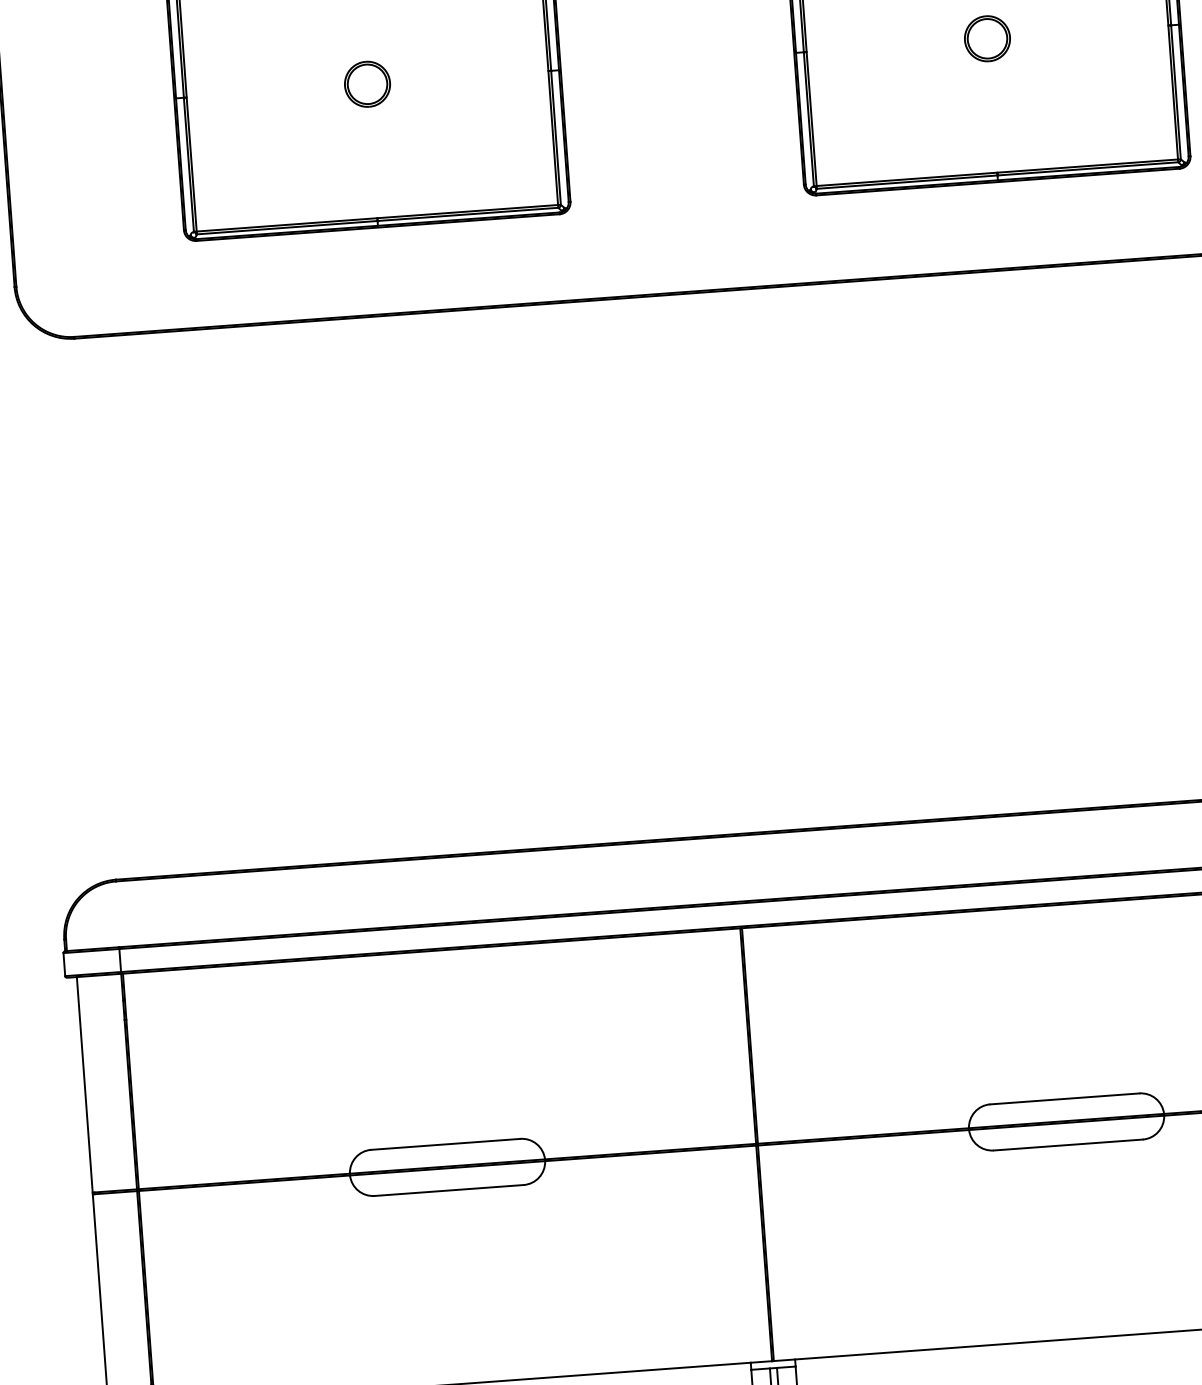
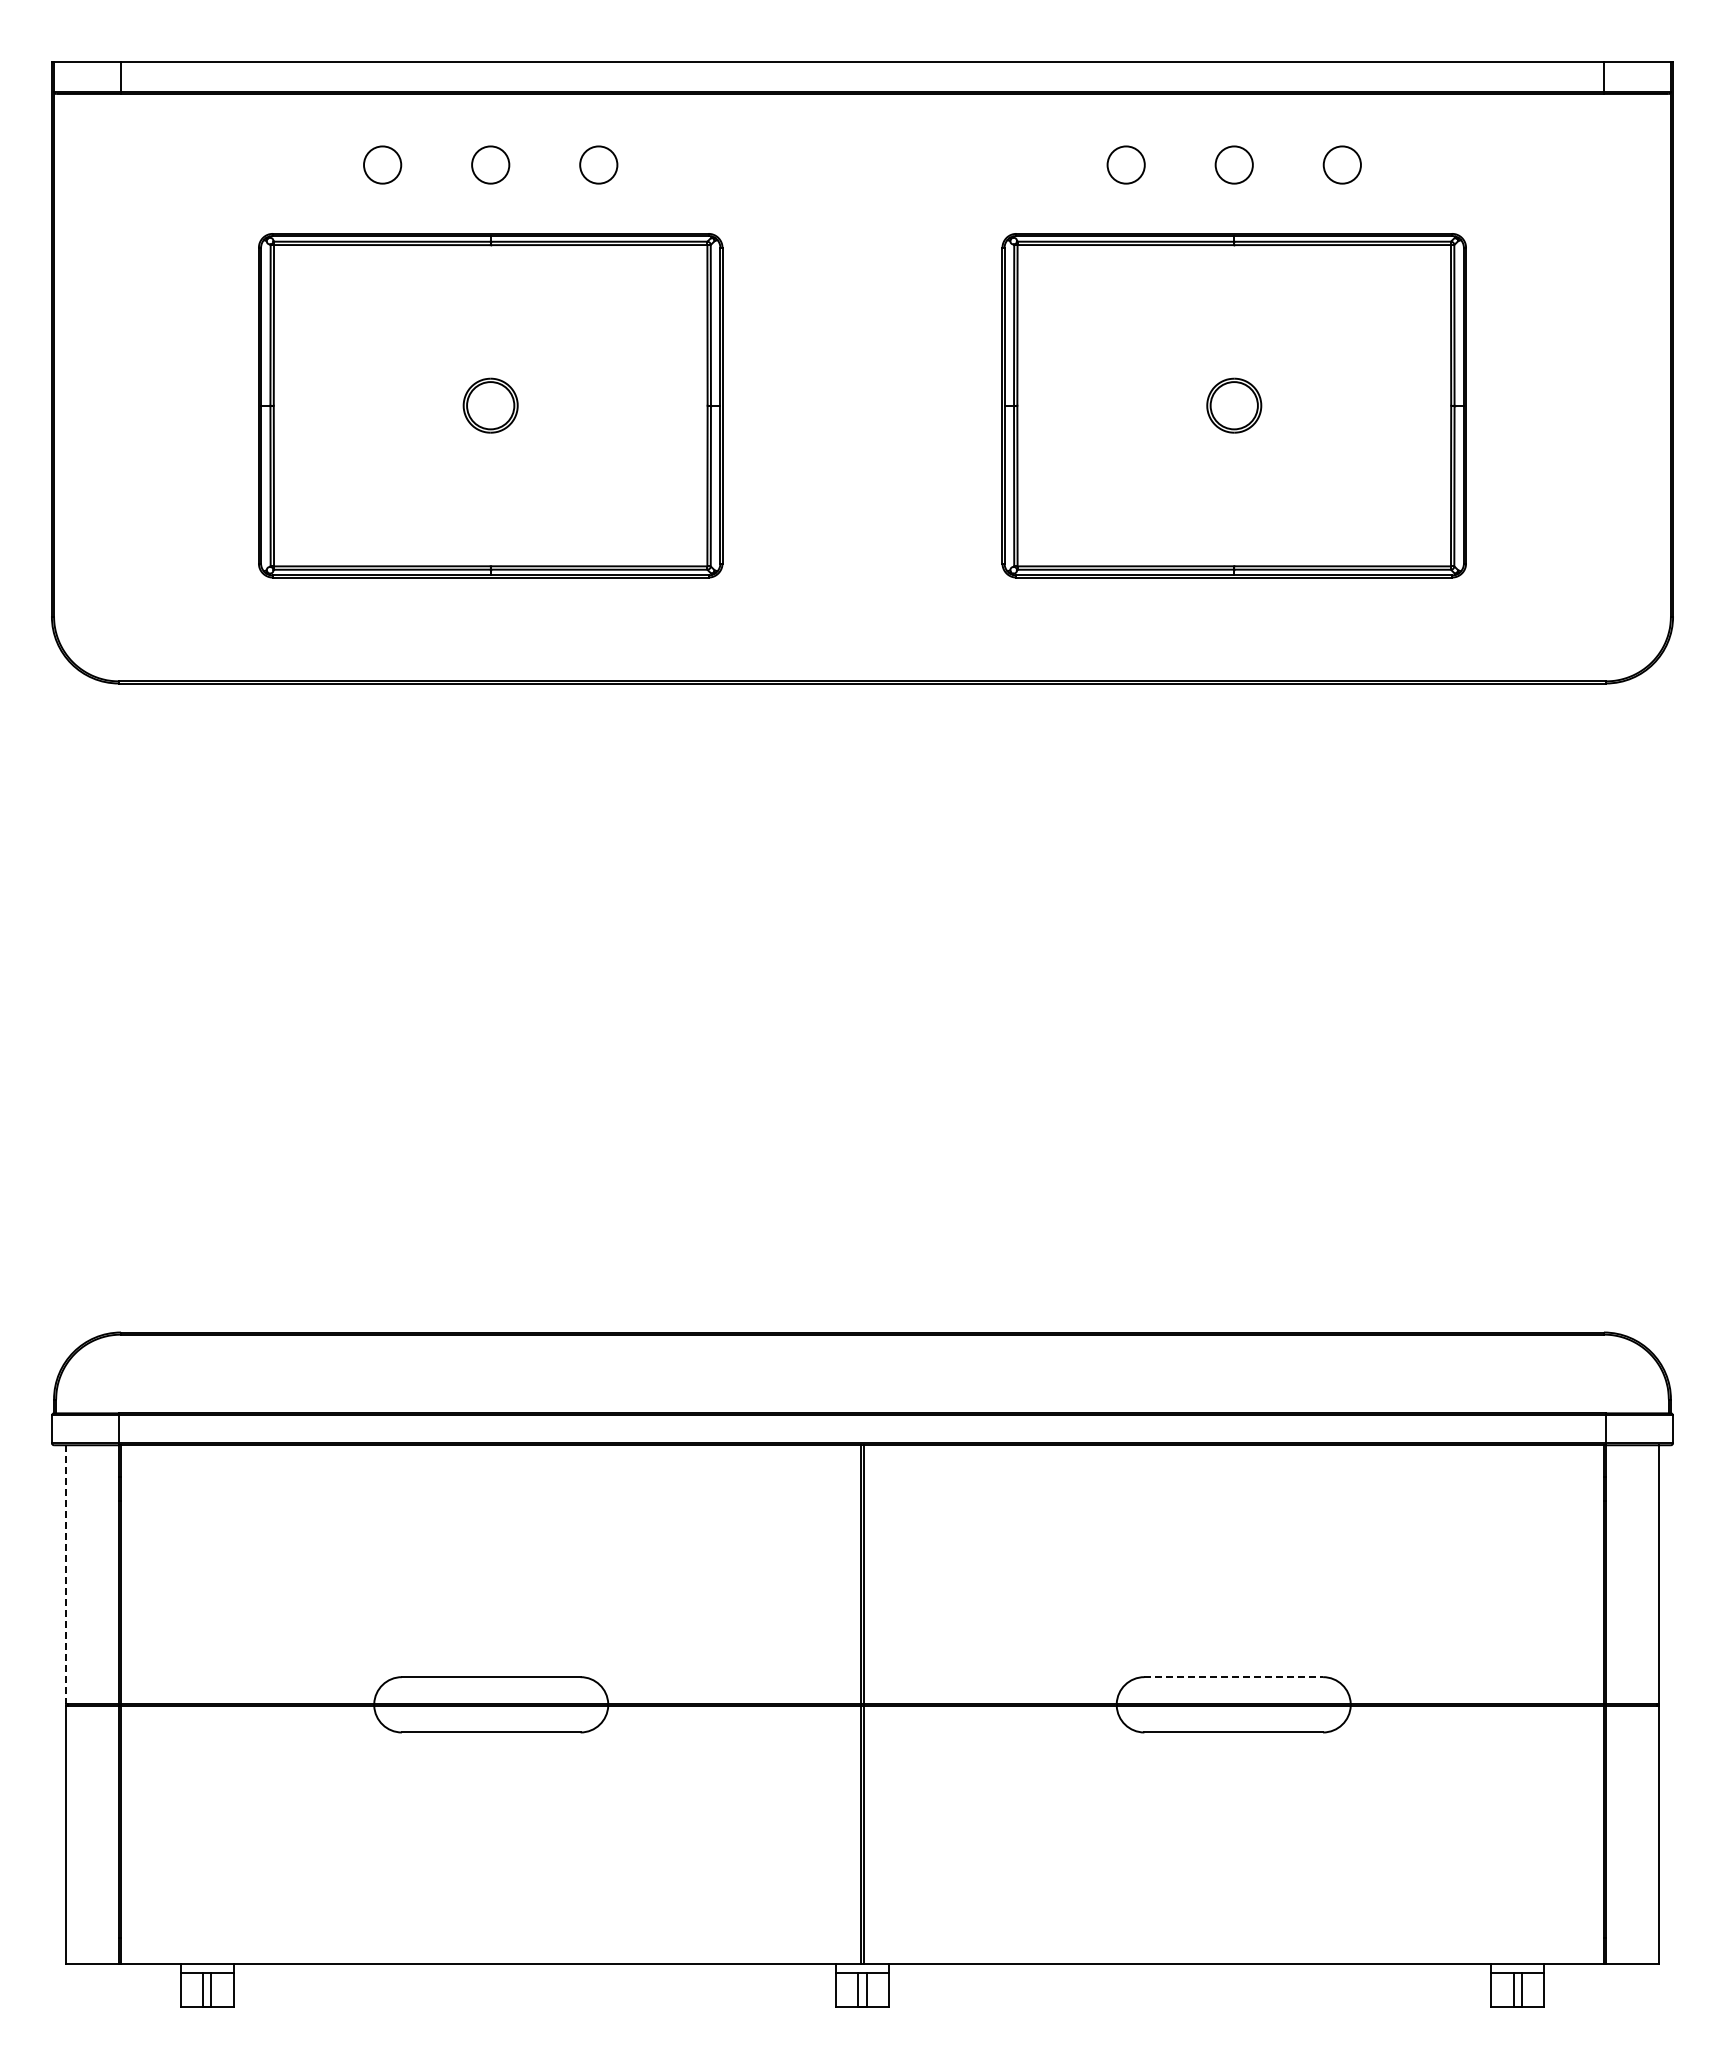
line: (84, 1085) -> (65, 1575), solid -> dashed
line: (1065, 1099) -> (1234, 1677), solid -> dashed

